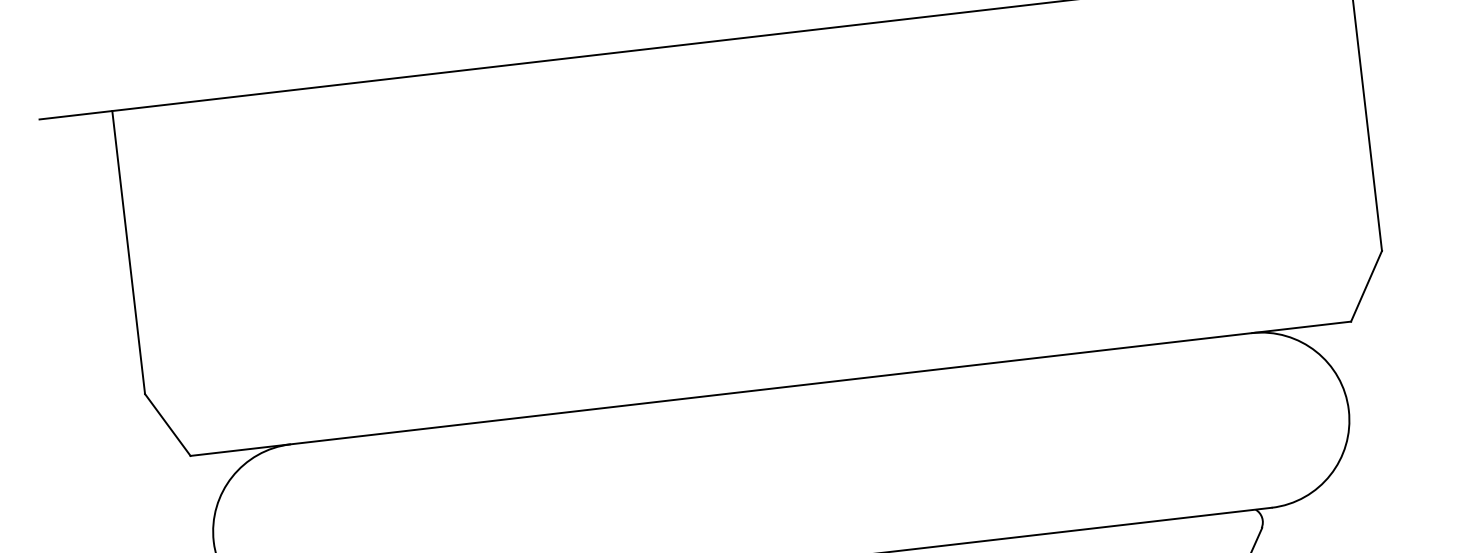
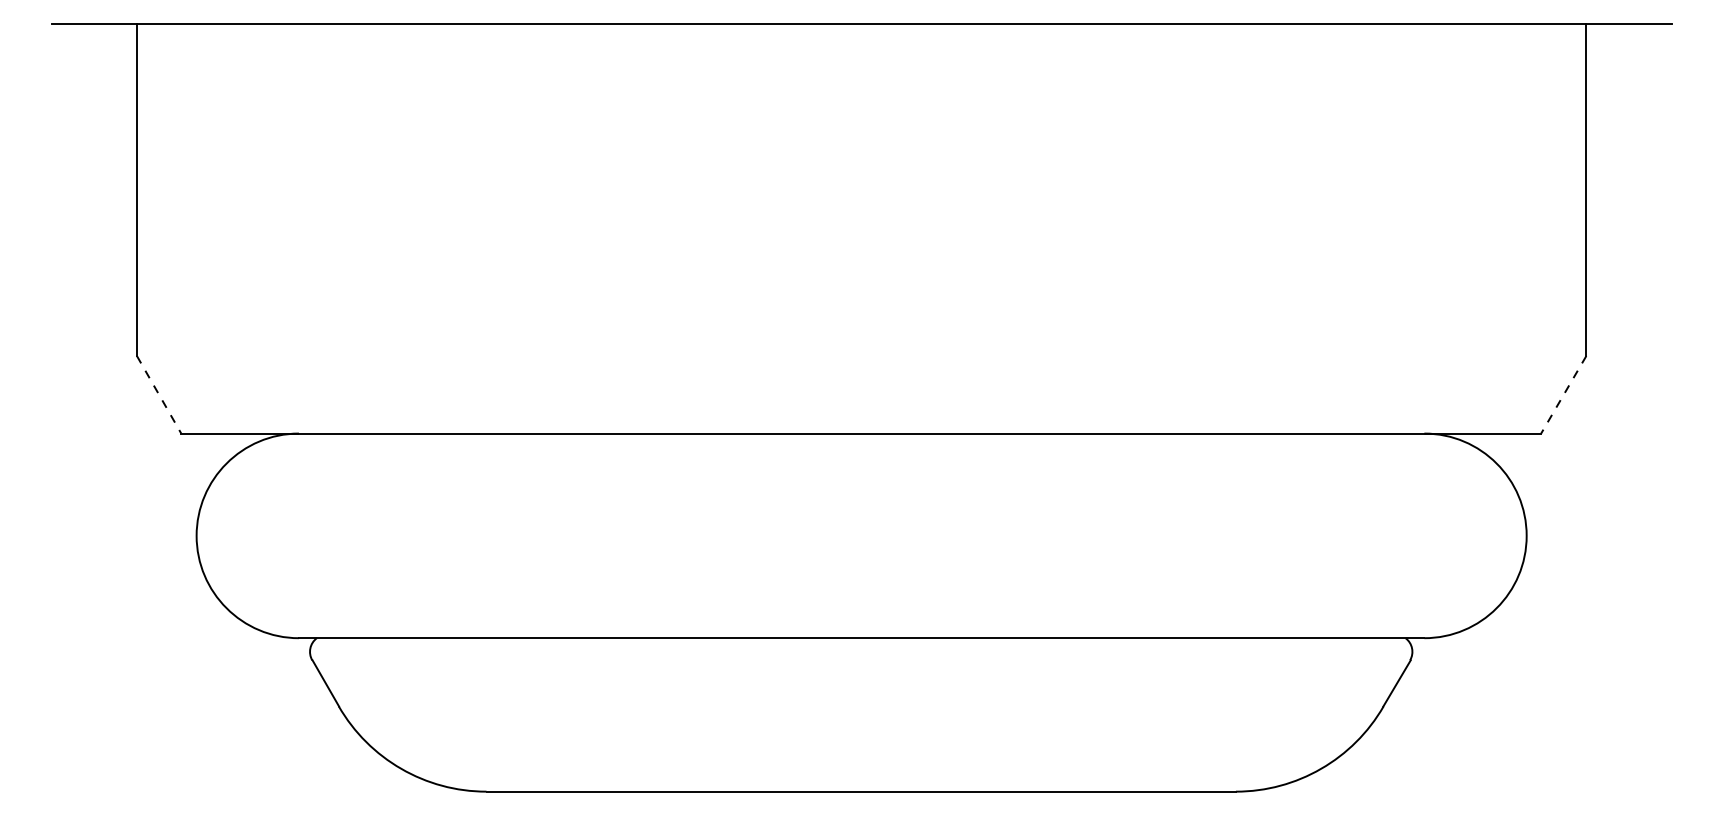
line: (1366, 286) -> (1563, 394), solid -> dashed
line: (168, 424) -> (159, 394), solid -> dashed

